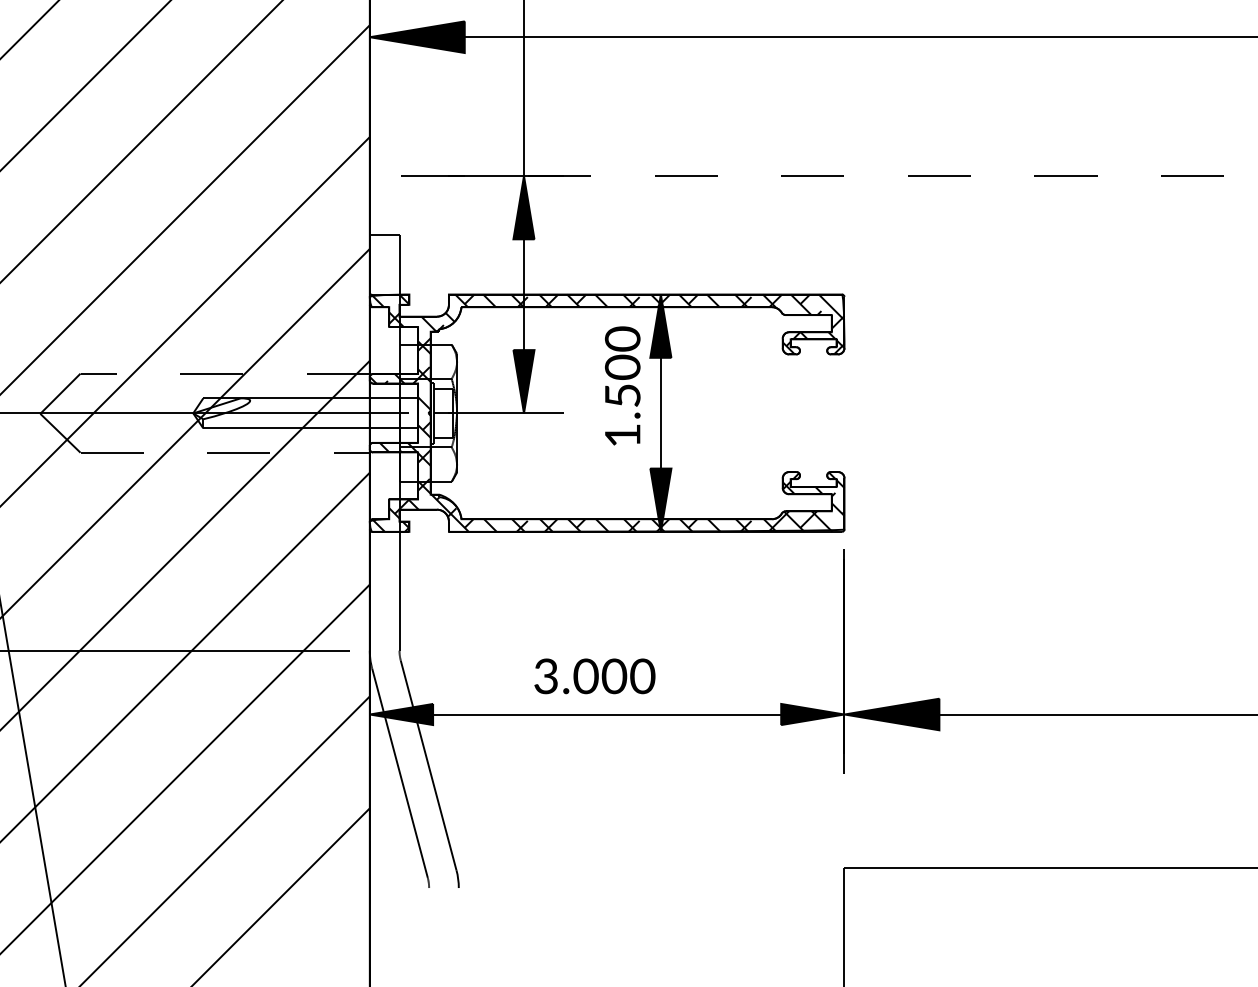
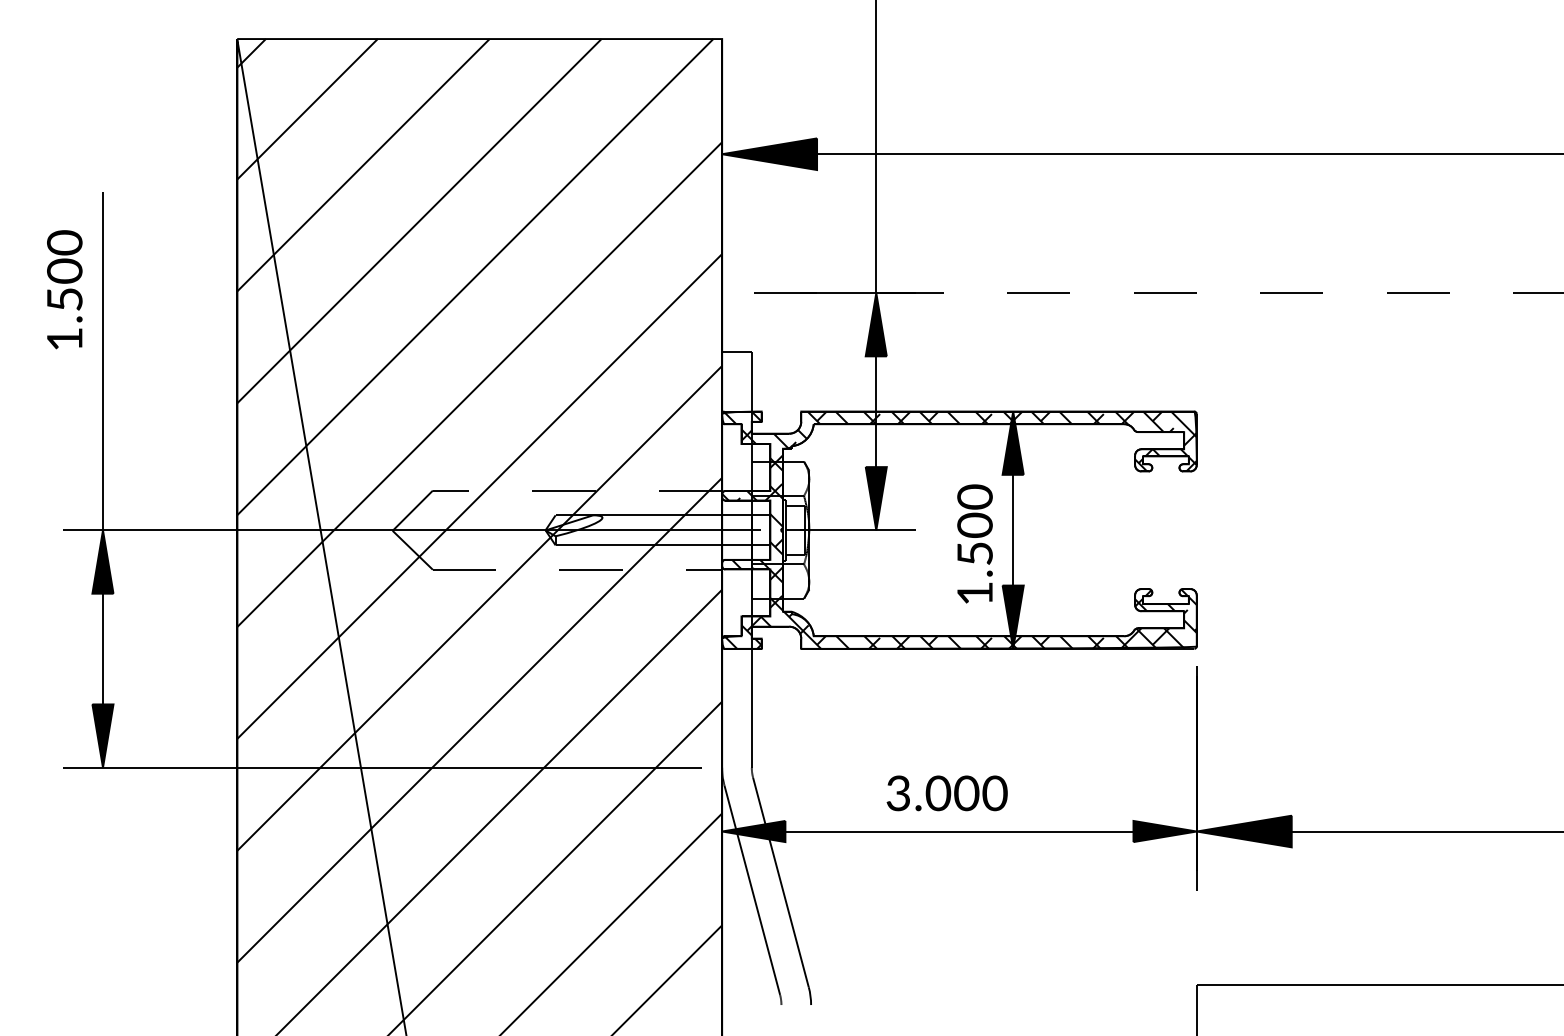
text: (622, 385) -> (974, 543), moved

